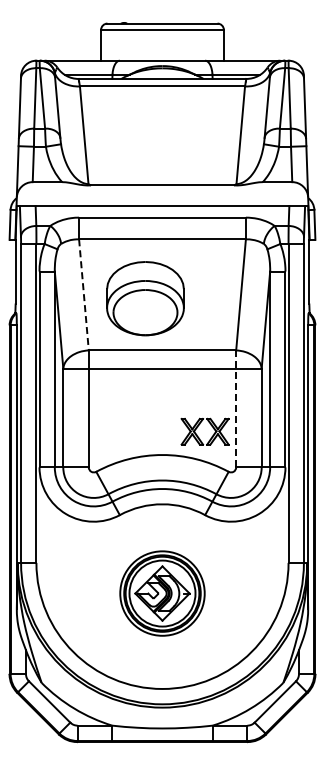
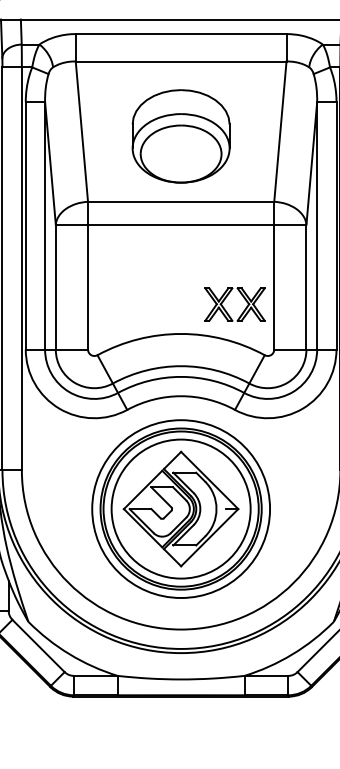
line: (83, 294) -> (81, 131), dashed -> solid
part: (145, 298) -> (181, 136), moved
line: (236, 408) -> (274, 275), dashed -> solid
part: (162, 593) -> (181, 508), size x1.67

